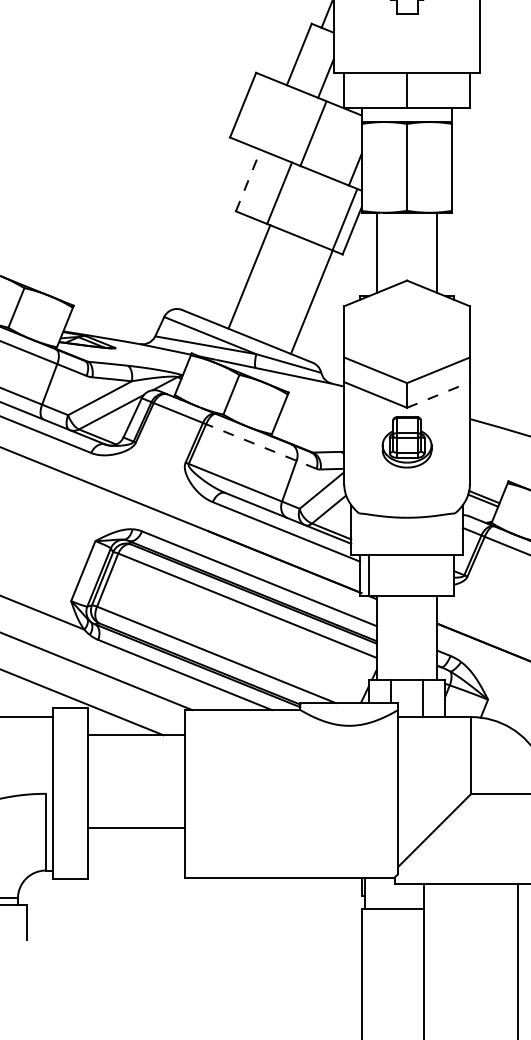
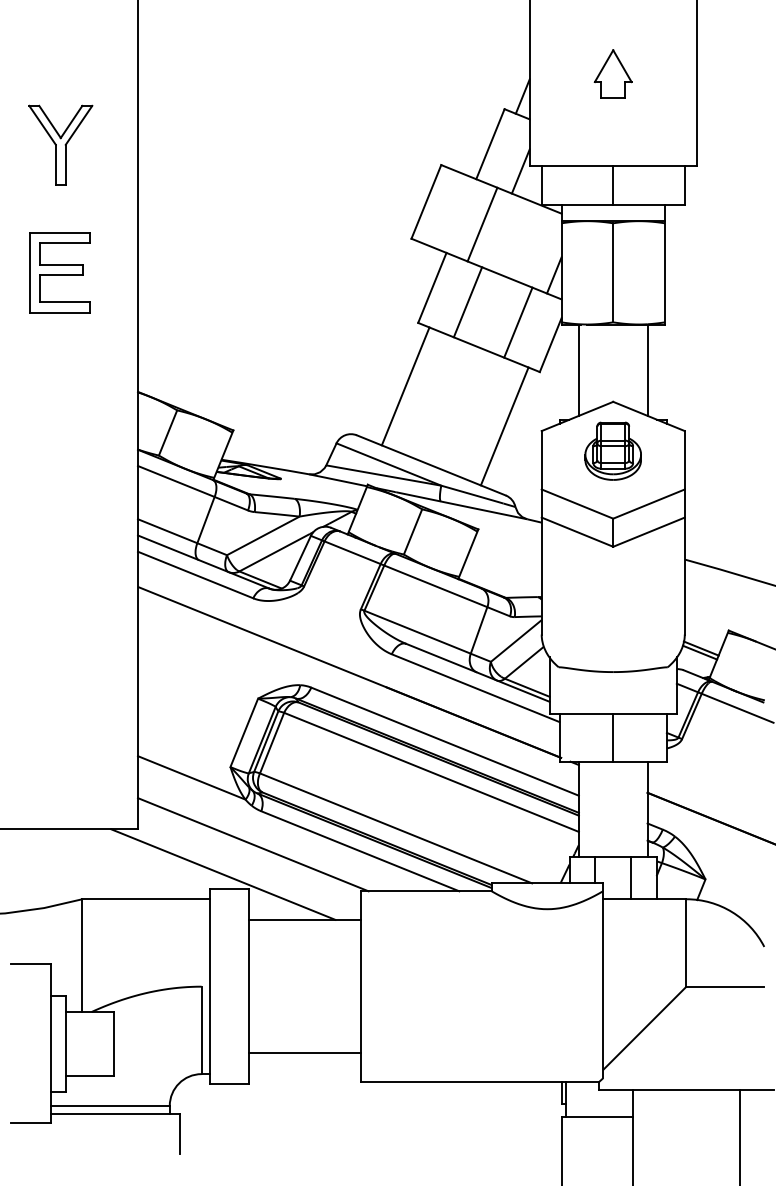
line: (313, 133) -> (482, 224), moved
line: (248, 180) -> (432, 287), dashed -> solid
line: (345, 219) -> (518, 322), moved
line: (249, 276) -> (405, 386), moved
line: (438, 395) -> (649, 532), dashed -> solid
part: (406, 441) -> (612, 450), moved
line: (261, 446) -> (447, 590), dashed -> solid
line: (369, 575) -> (613, 737), moved
line: (136, 827) -> (304, 1053), moved

